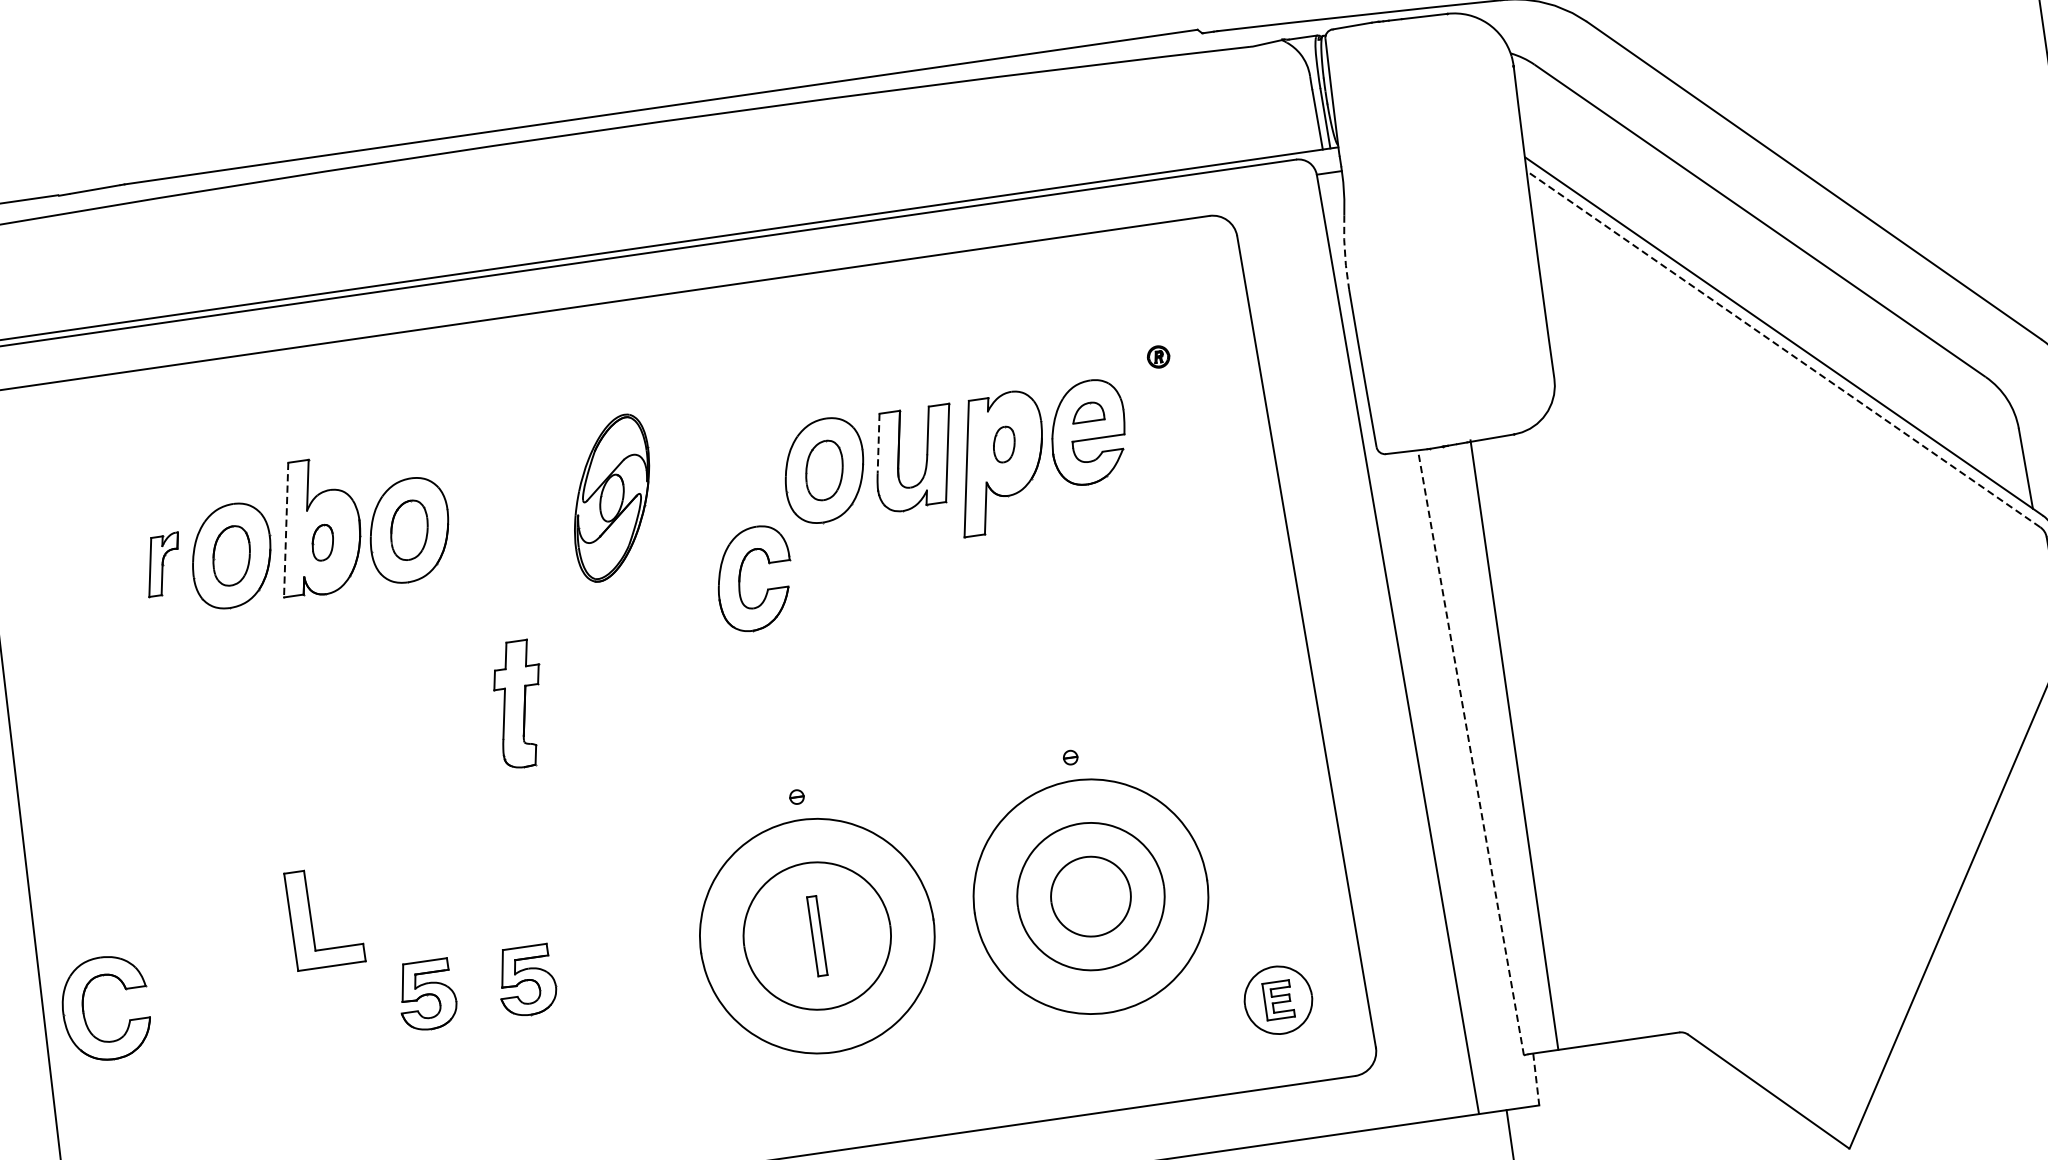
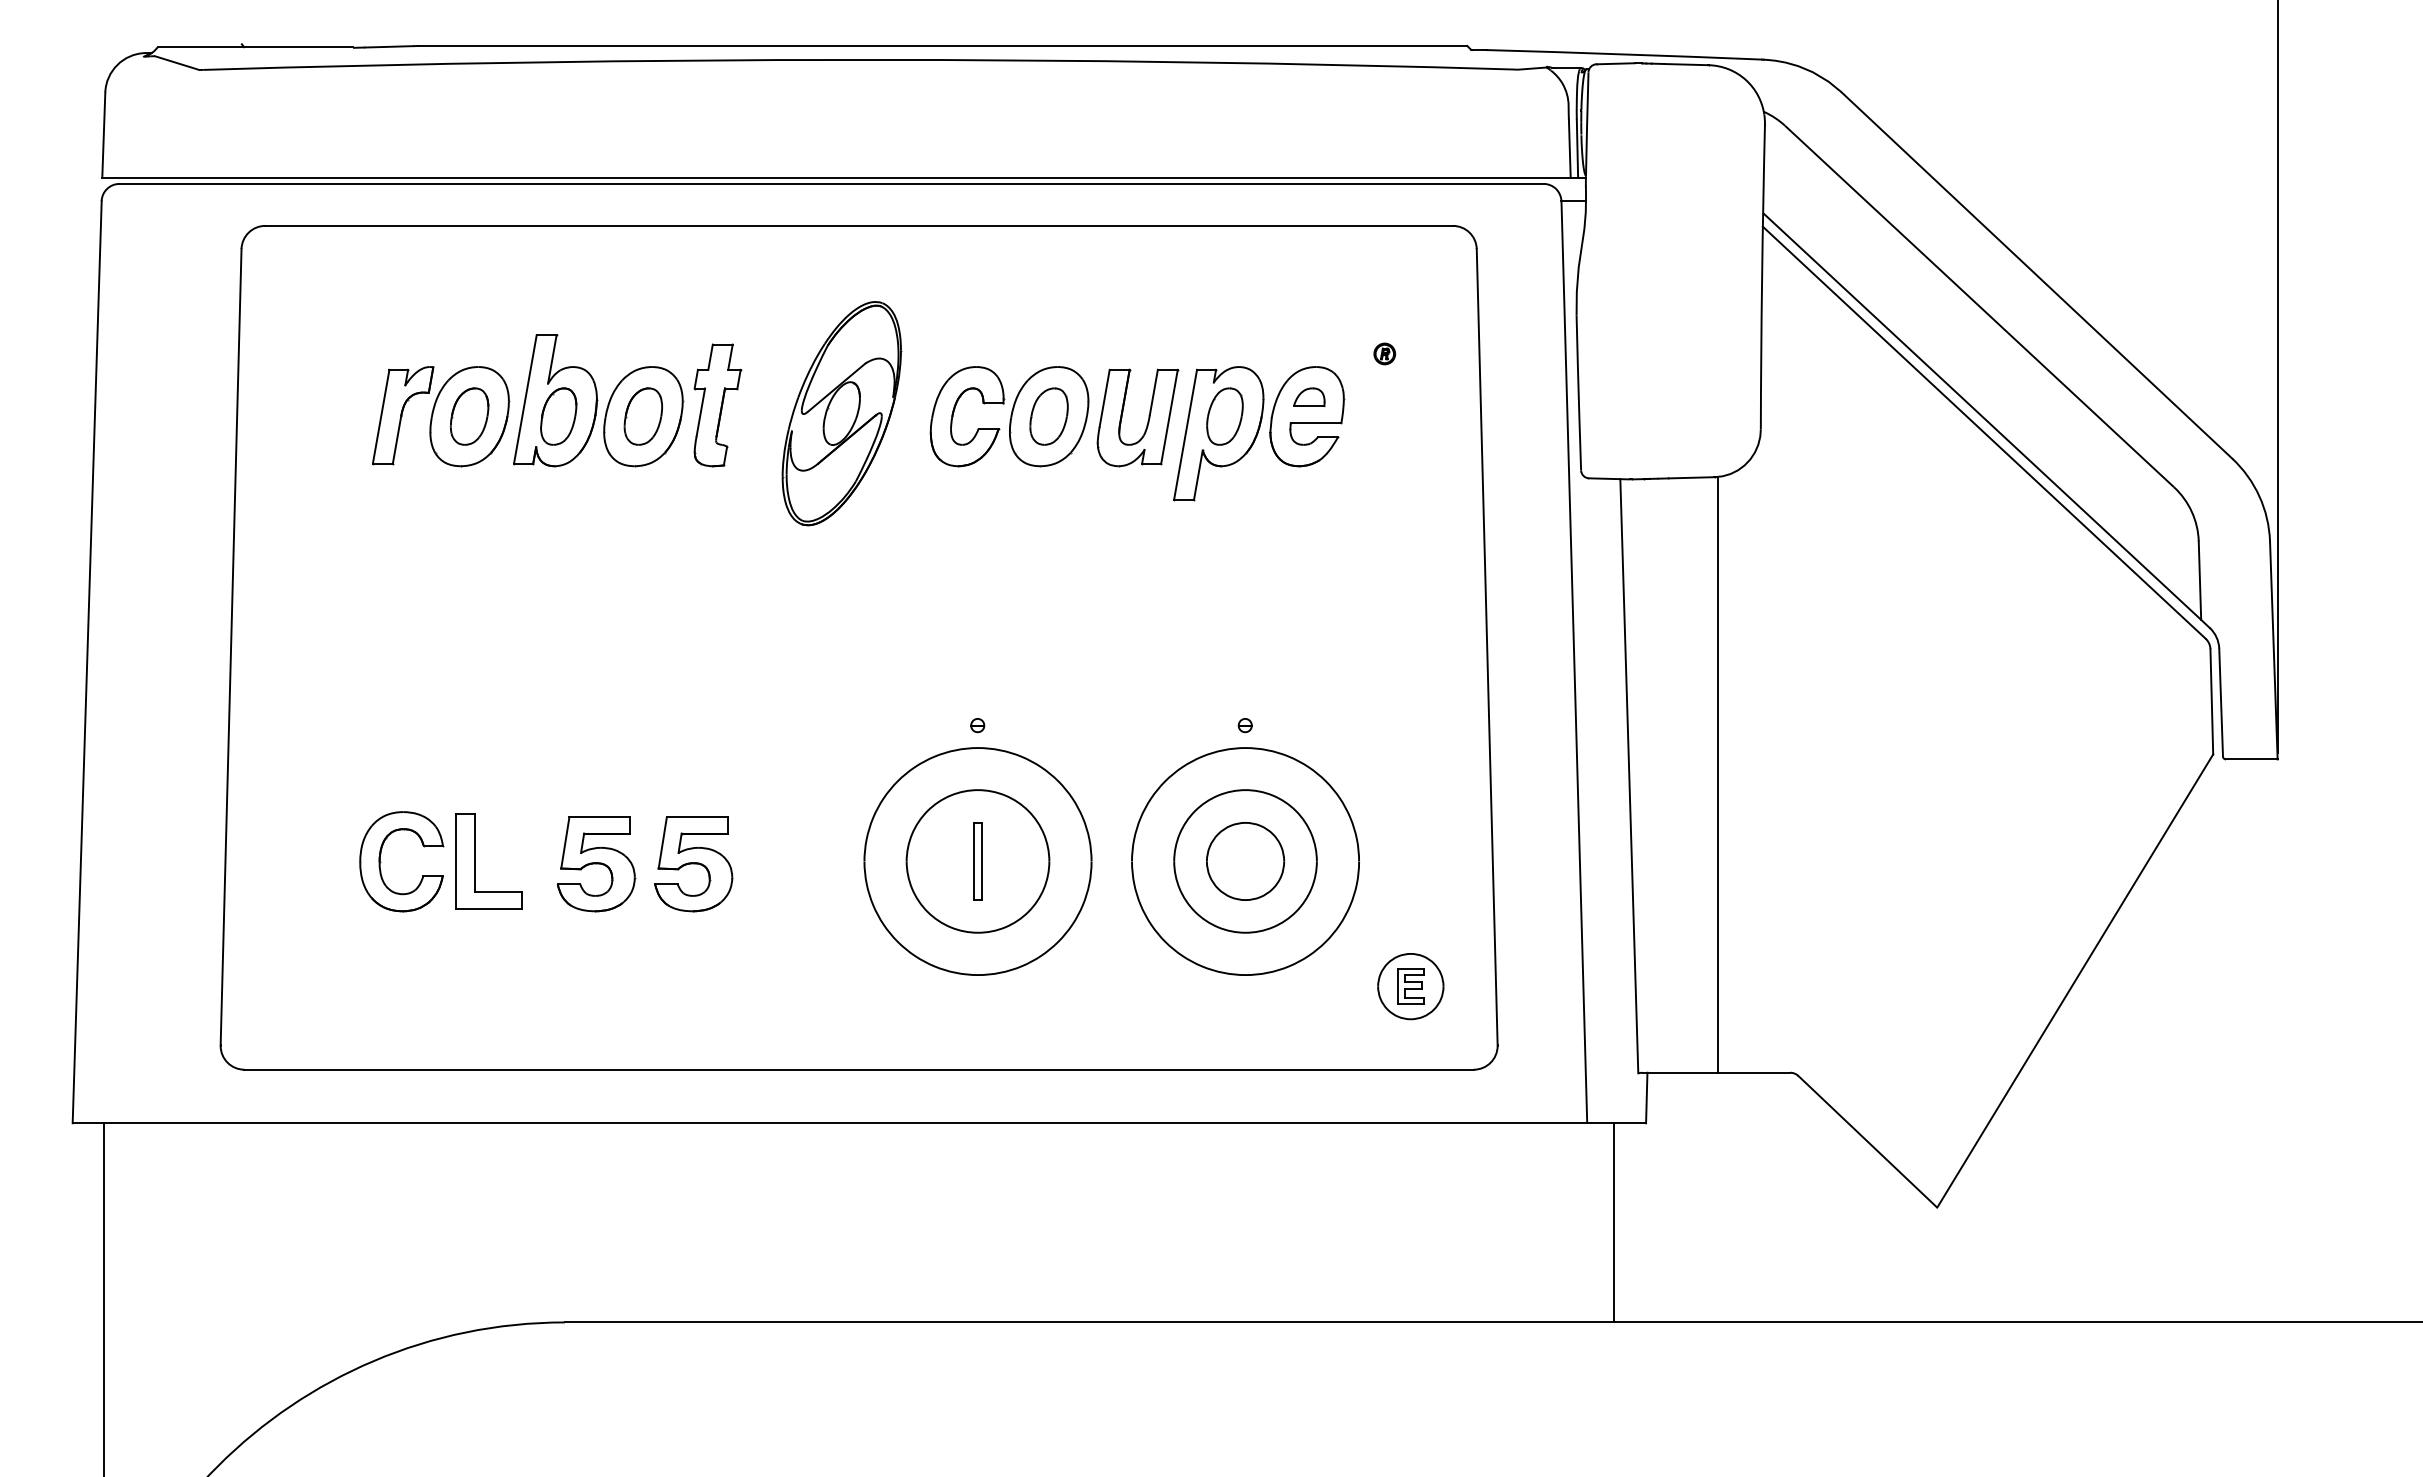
line: (1344, 253) -> (1577, 280), dashed -> solid
line: (1782, 349) -> (1983, 432), dashed -> solid
line: (878, 443) -> (1104, 398), dashed -> solid
part: (1003, 444) -> (1224, 416), size x1.67
part: (611, 497) -> (841, 413), size x1.43
line: (286, 530) -> (525, 399), dashed -> solid
part: (322, 542) -> (558, 416), size x1.67
part: (163, 564) -> (403, 415), size x1.67
part: (740, 576) -> (954, 412), moved
part: (520, 704) -> (717, 405), moved
line: (1514, 744) -> (1718, 774), moved
line: (1471, 752) -> (1629, 775), dashed -> solid
part: (311, 919) -> (475, 861), moved
part: (526, 981) -> (693, 864), size x1.43
part: (427, 995) -> (596, 864), size x1.43
part: (85, 1012) -> (381, 862), moved
line: (1536, 1080) -> (1646, 1098), dashed -> solid

